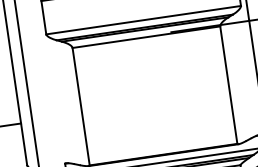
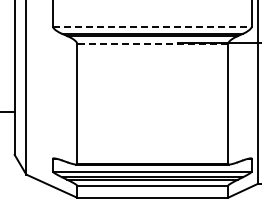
line: (143, 20) -> (152, 26), solid -> dashed
line: (146, 37) -> (152, 44), solid -> dashed

